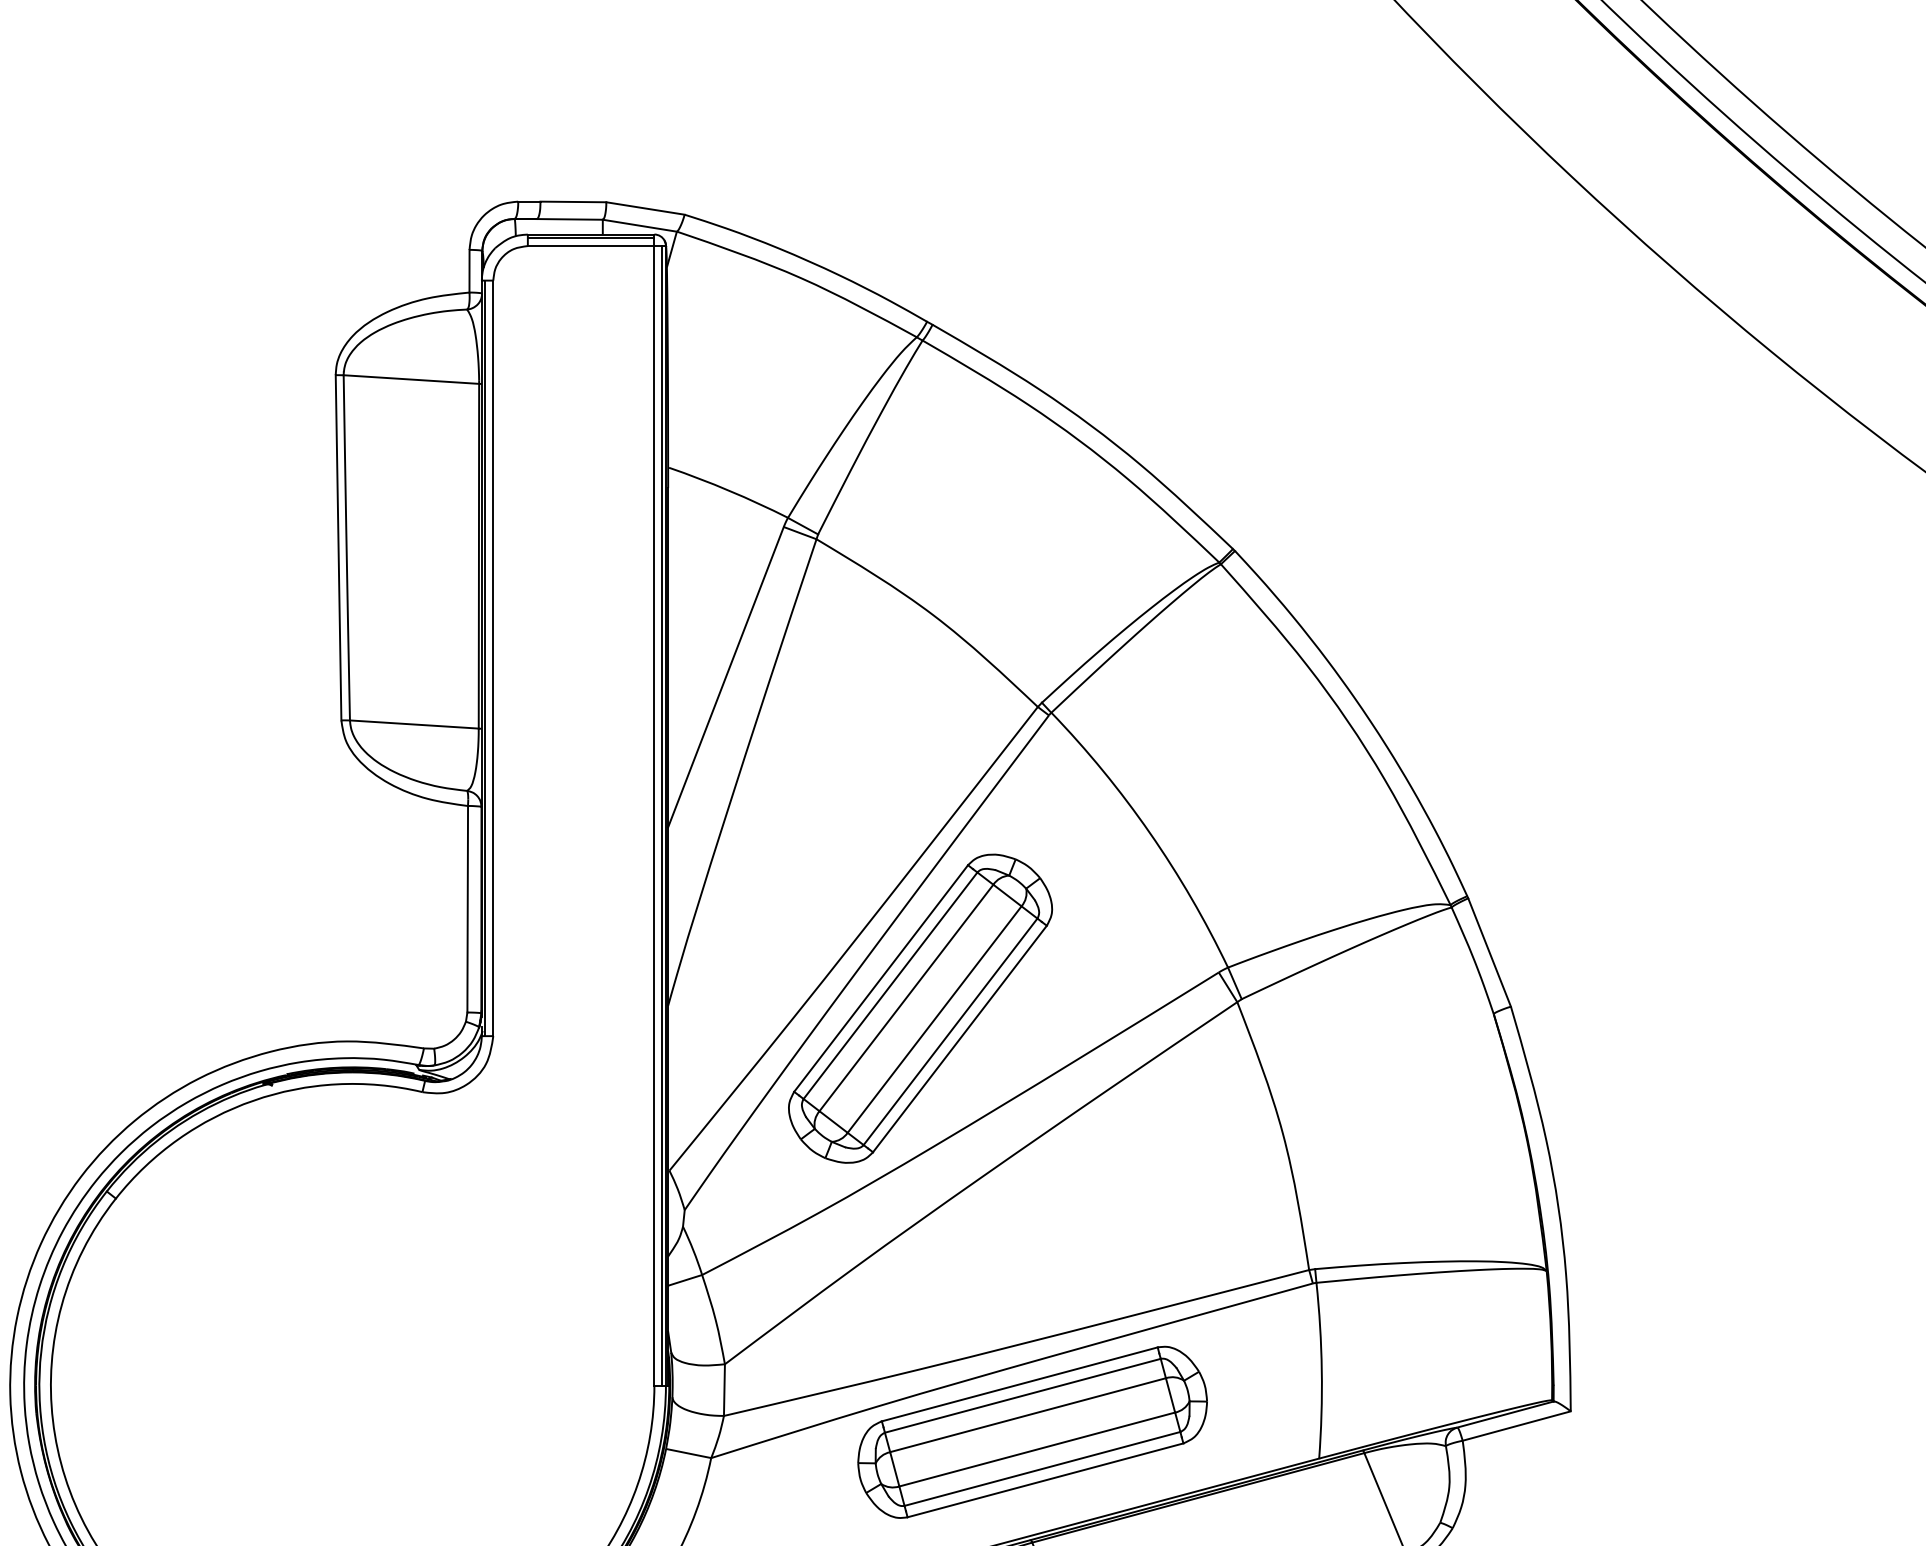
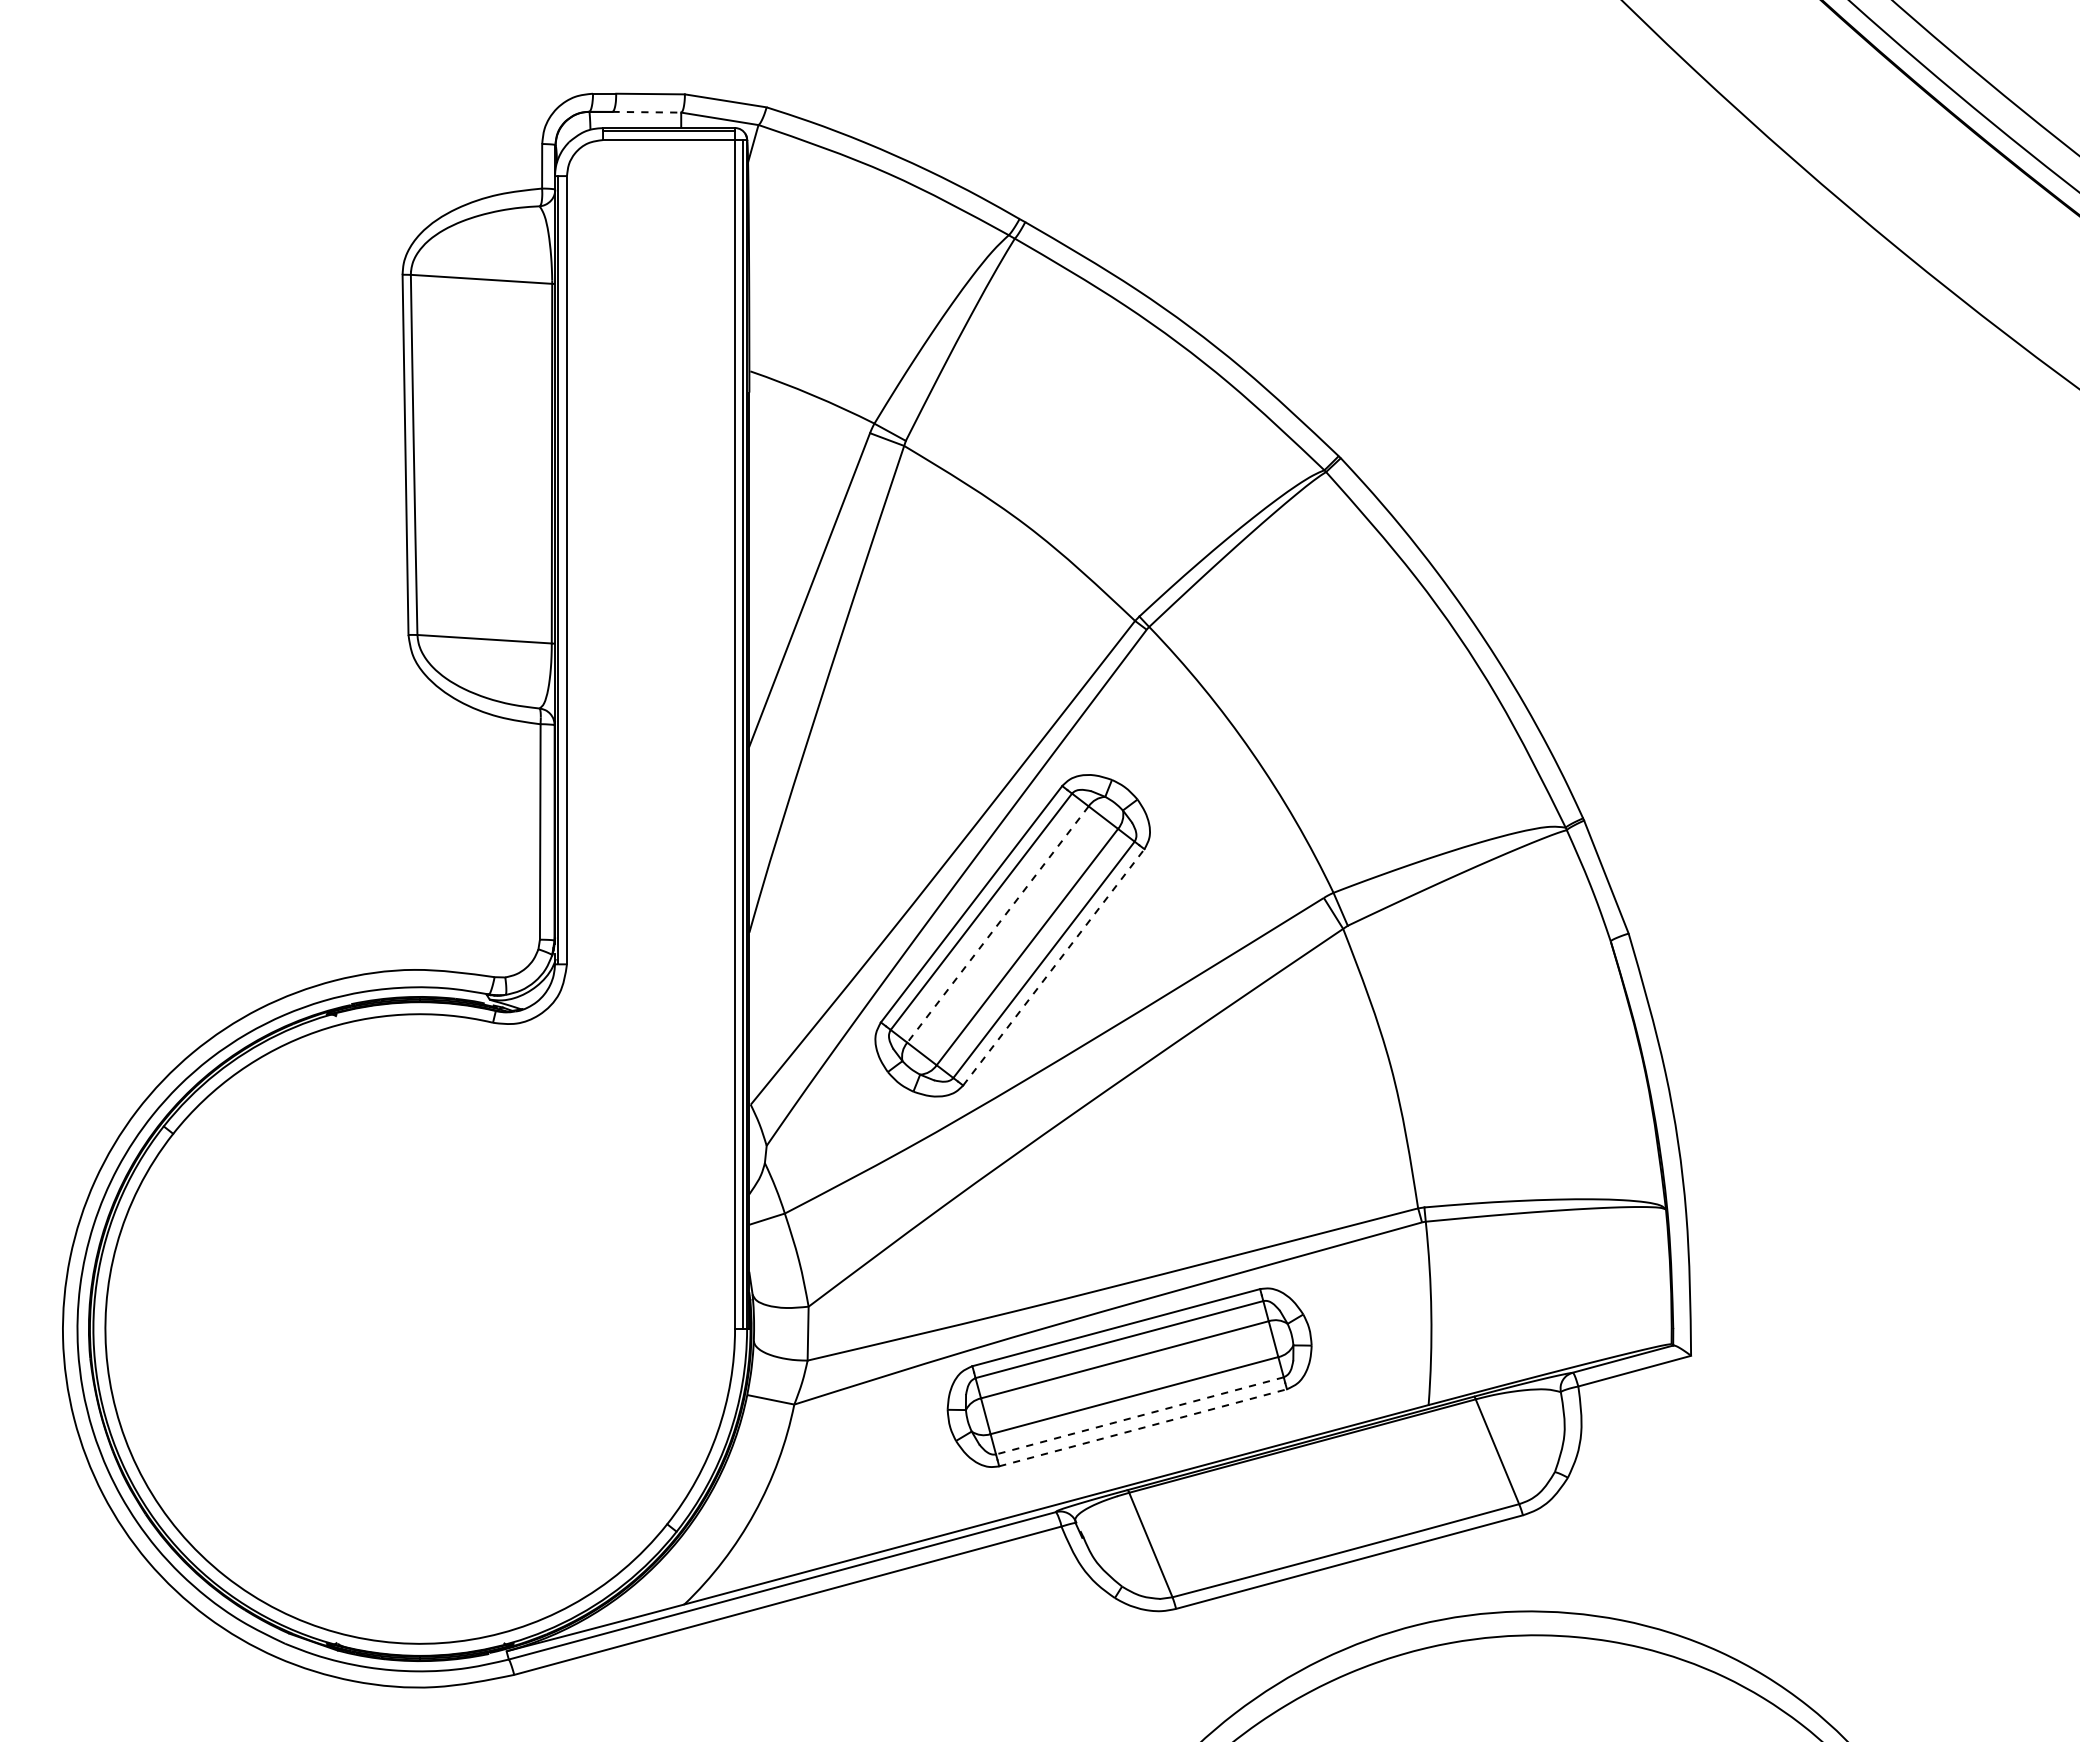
line: (570, 219) -> (647, 112), solid -> dashed
line: (906, 997) -> (998, 924), solid -> dashed
line: (959, 1039) -> (1053, 967), solid -> dashed
line: (1042, 1468) -> (1139, 1415), solid -> dashed
line: (1045, 1480) -> (1143, 1427), solid -> dashed

